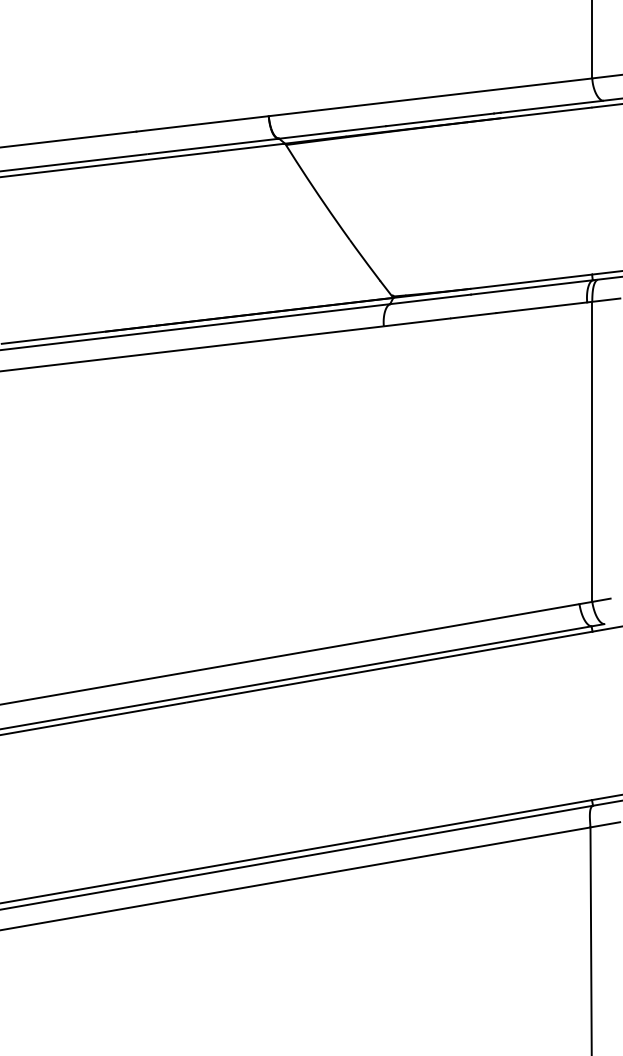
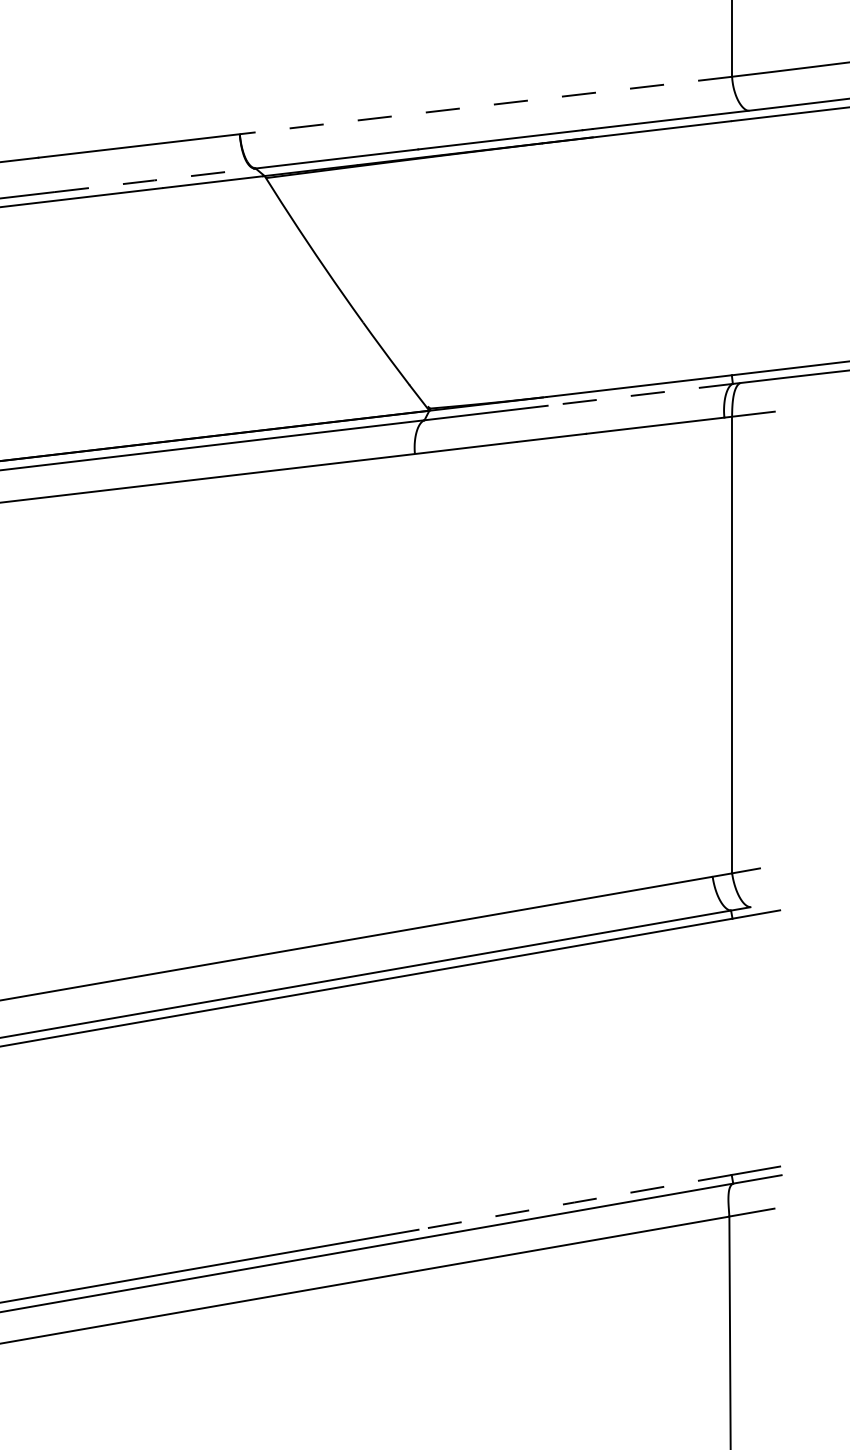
line: (430, 97) -> (485, 105), solid -> dashed
line: (212, 146) -> (154, 180), solid -> dashed
line: (531, 287) -> (639, 394), solid -> dashed
line: (488, 818) -> (574, 1202), solid -> dashed

